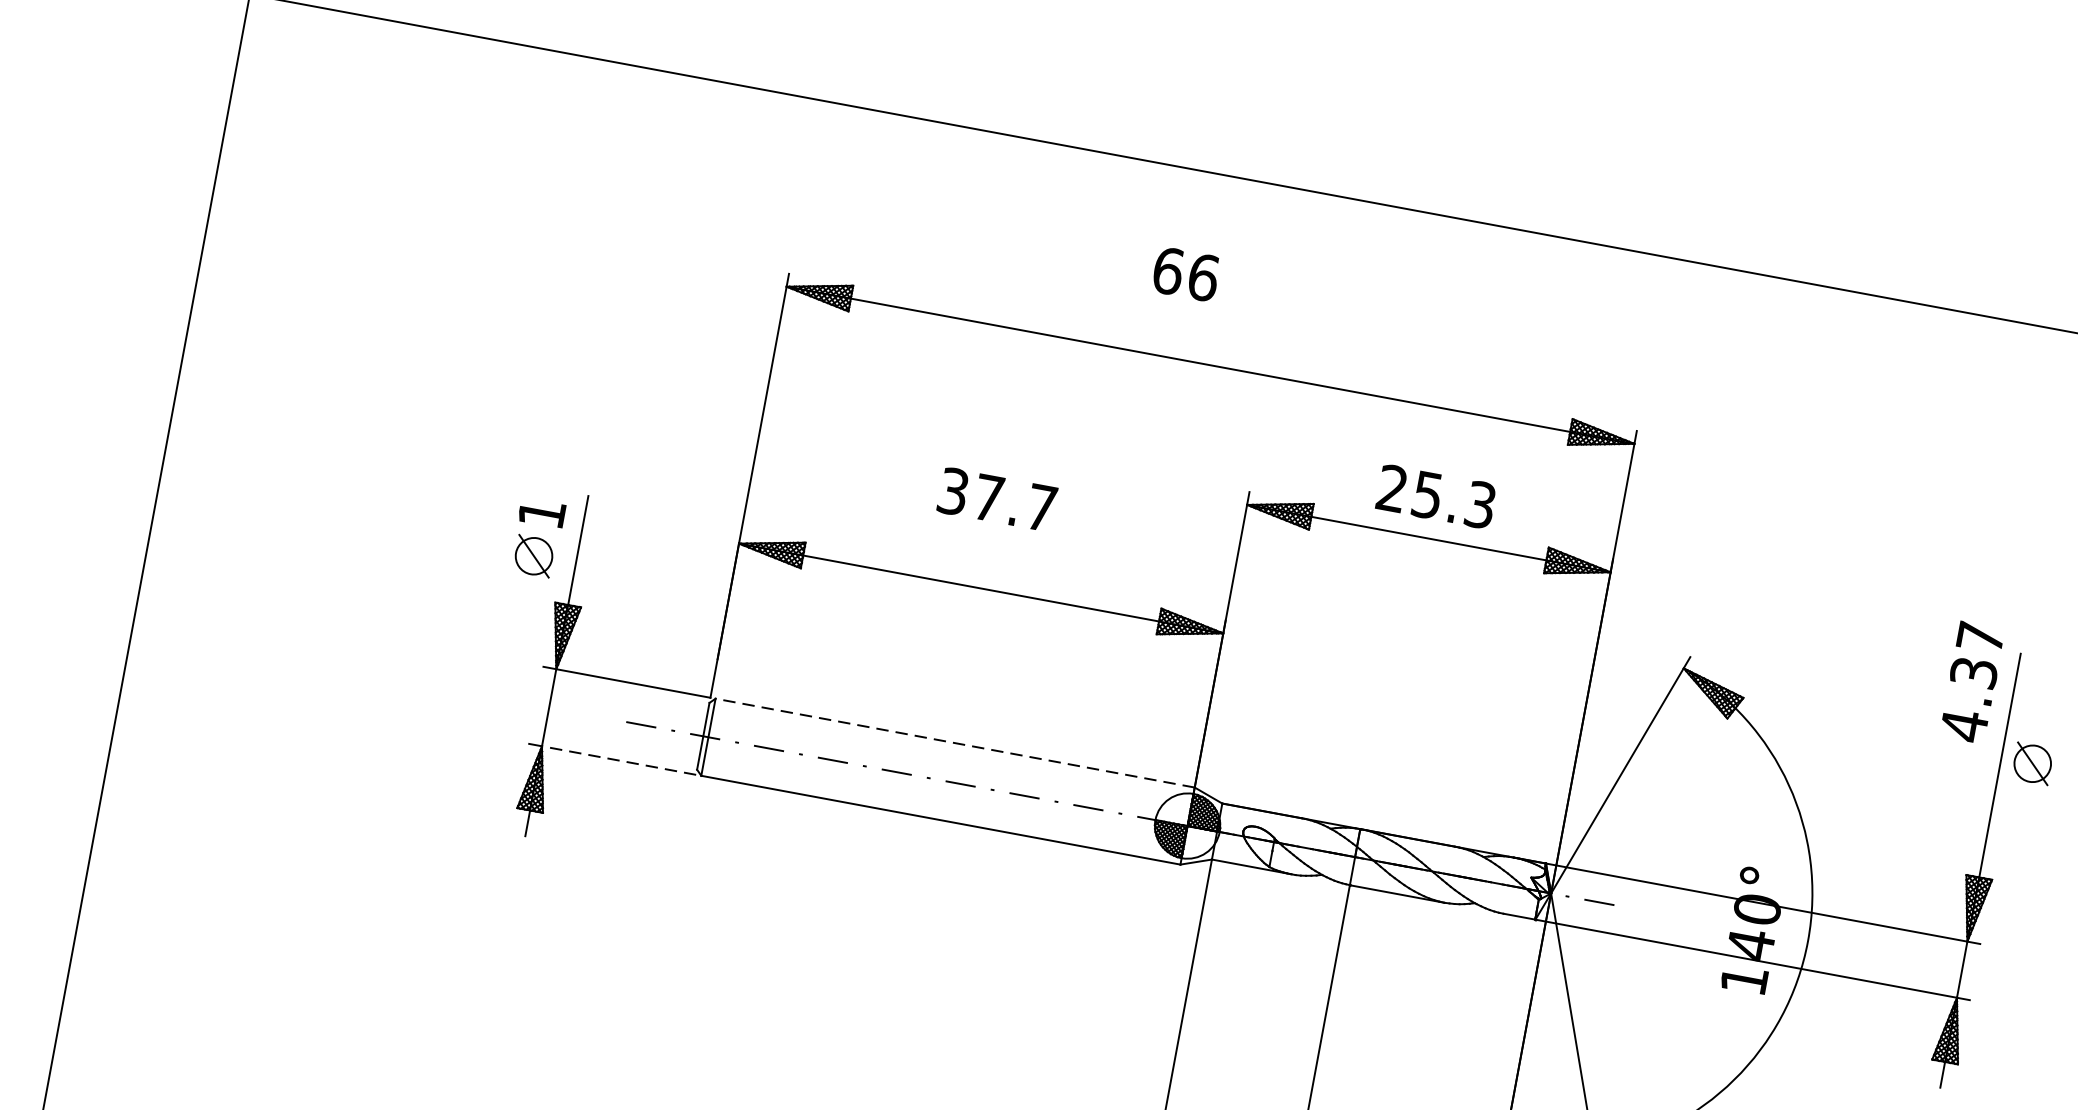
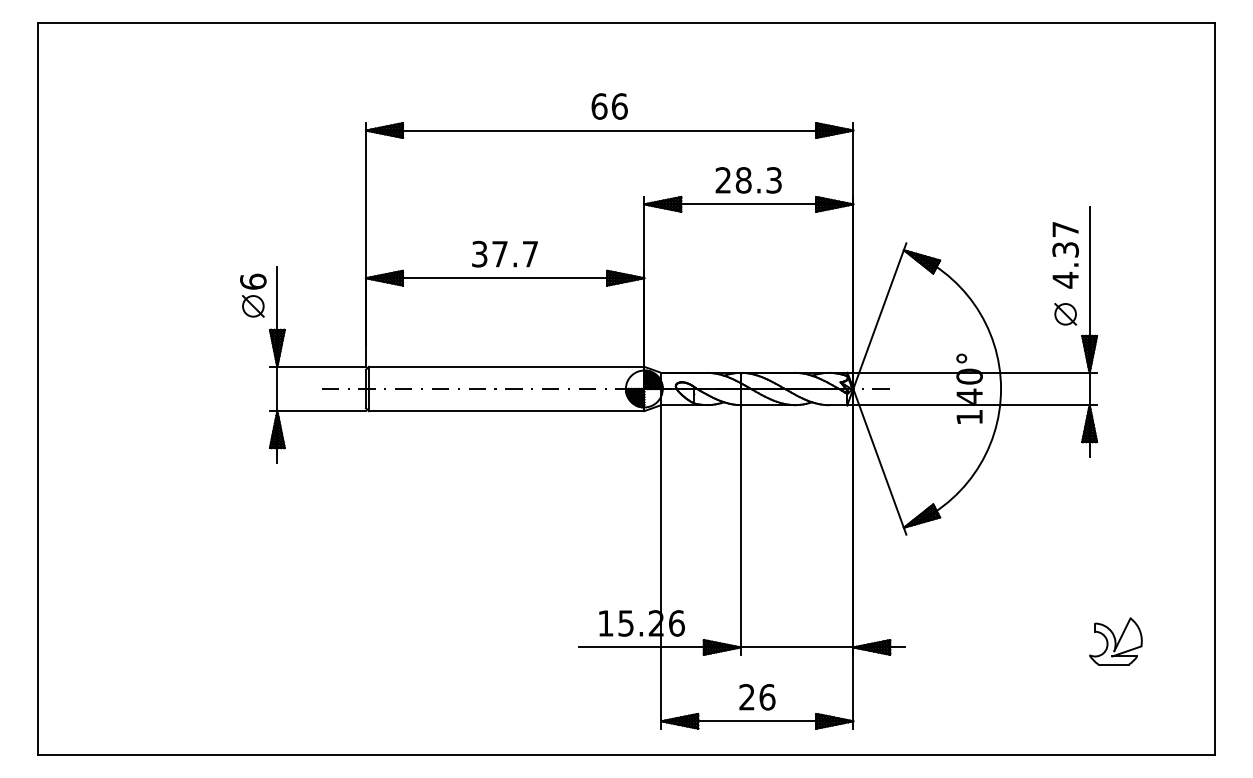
text: (1185, 274) -> (609, 106), moved
text: (1427, 495) -> (743, 180), 25.3 -> 28.3
text: (996, 498) -> (504, 253), moved
text: (542, 513) -> (253, 281), 1 -> 6
text: (1971, 682) -> (1065, 255), moved
line: (955, 742) -> (506, 366), dashed -> solid
line: (618, 761) -> (321, 411), dashed -> solid
part: (2032, 762) -> (1065, 313), moved

